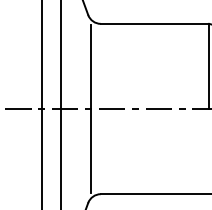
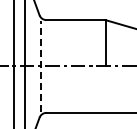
line: (91, 109) -> (41, 66), solid -> dashed

